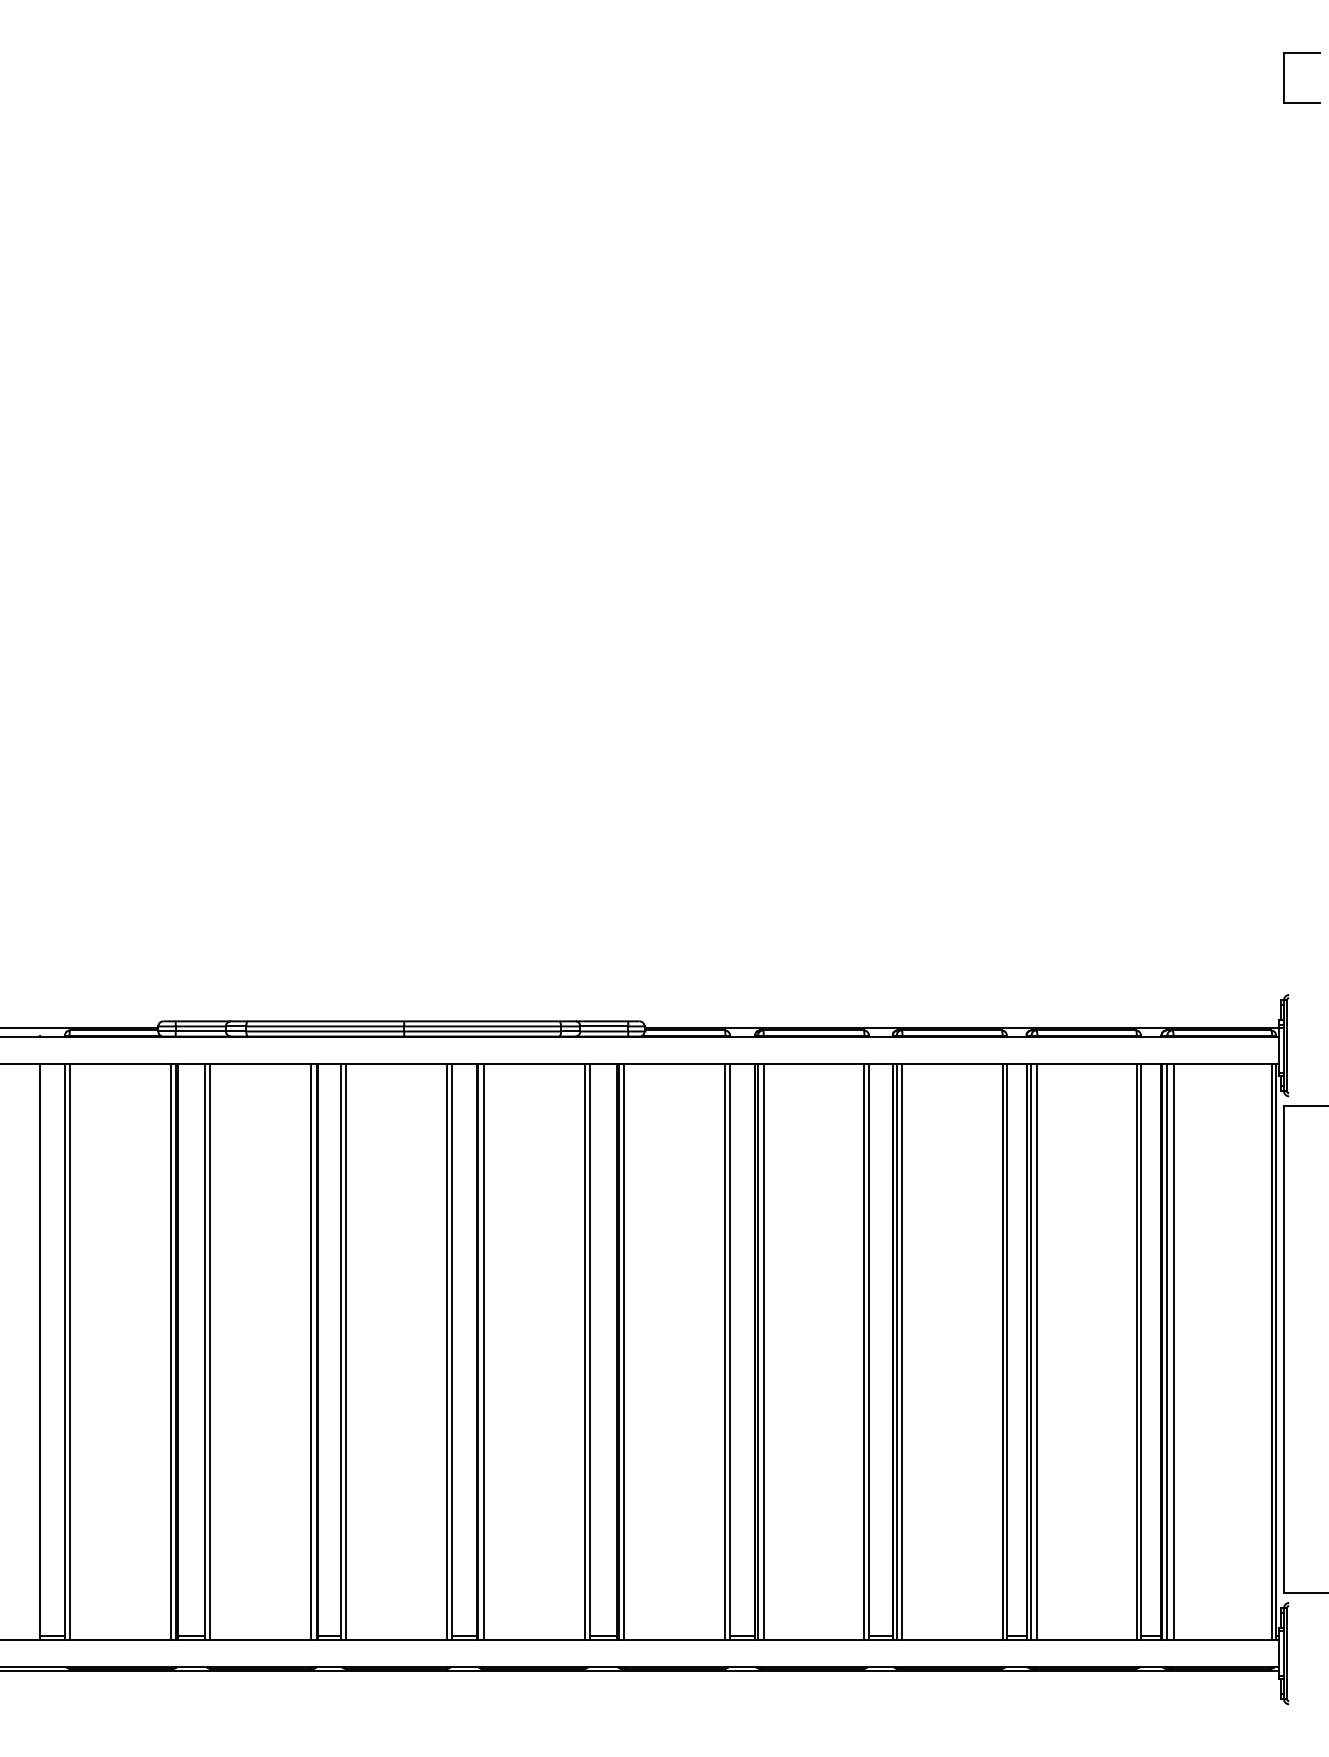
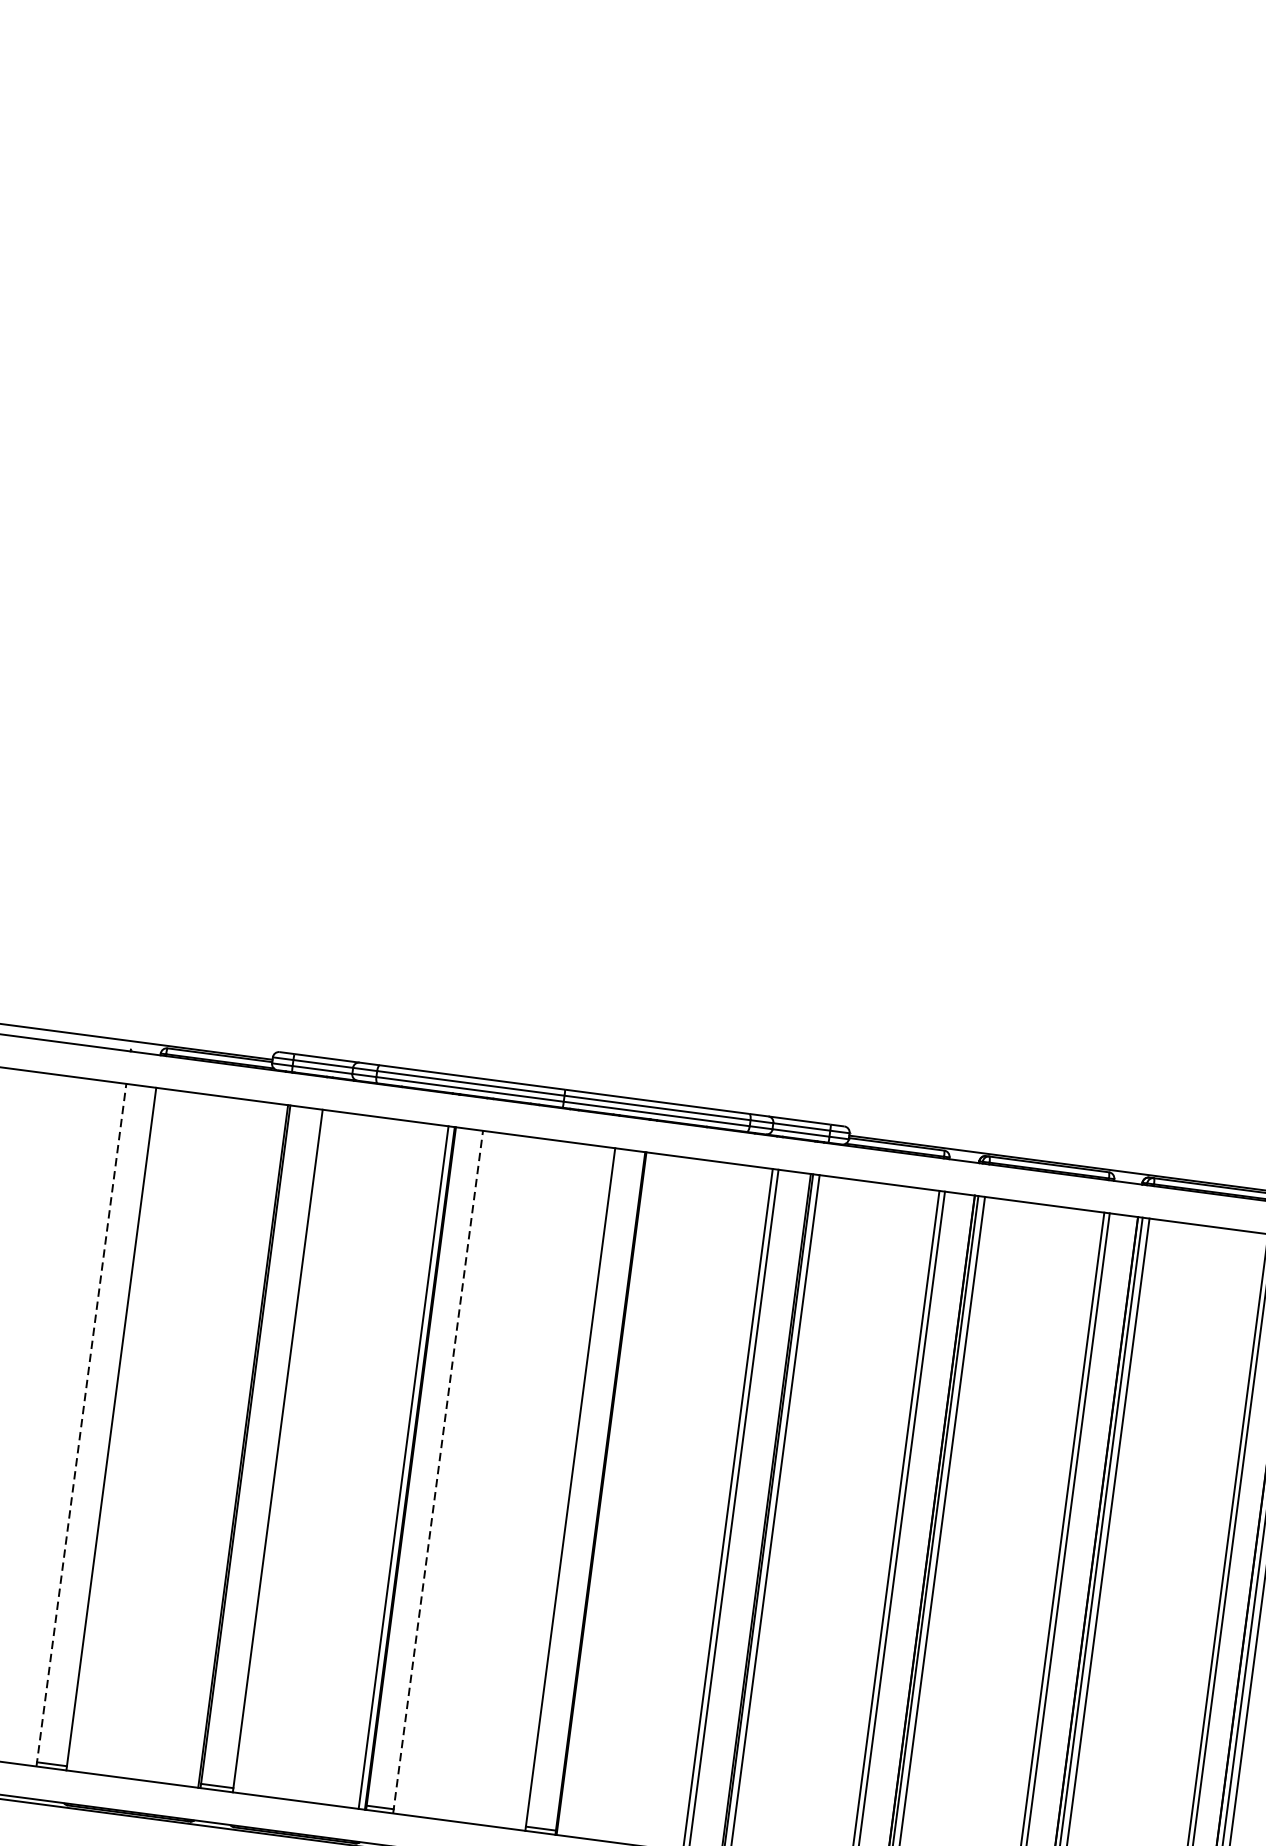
line: (69, 1351) -> (116, 1429), removed
line: (170, 1351) -> (236, 1444), removed
line: (210, 1351) -> (283, 1451), removed
line: (345, 1351) -> (444, 1472), removed
line: (446, 1351) -> (563, 1487), removed
line: (483, 1351) -> (607, 1493), removed
line: (39, 1352) -> (81, 1425), solid -> dashed
line: (340, 1352) -> (438, 1472), solid -> dashed

